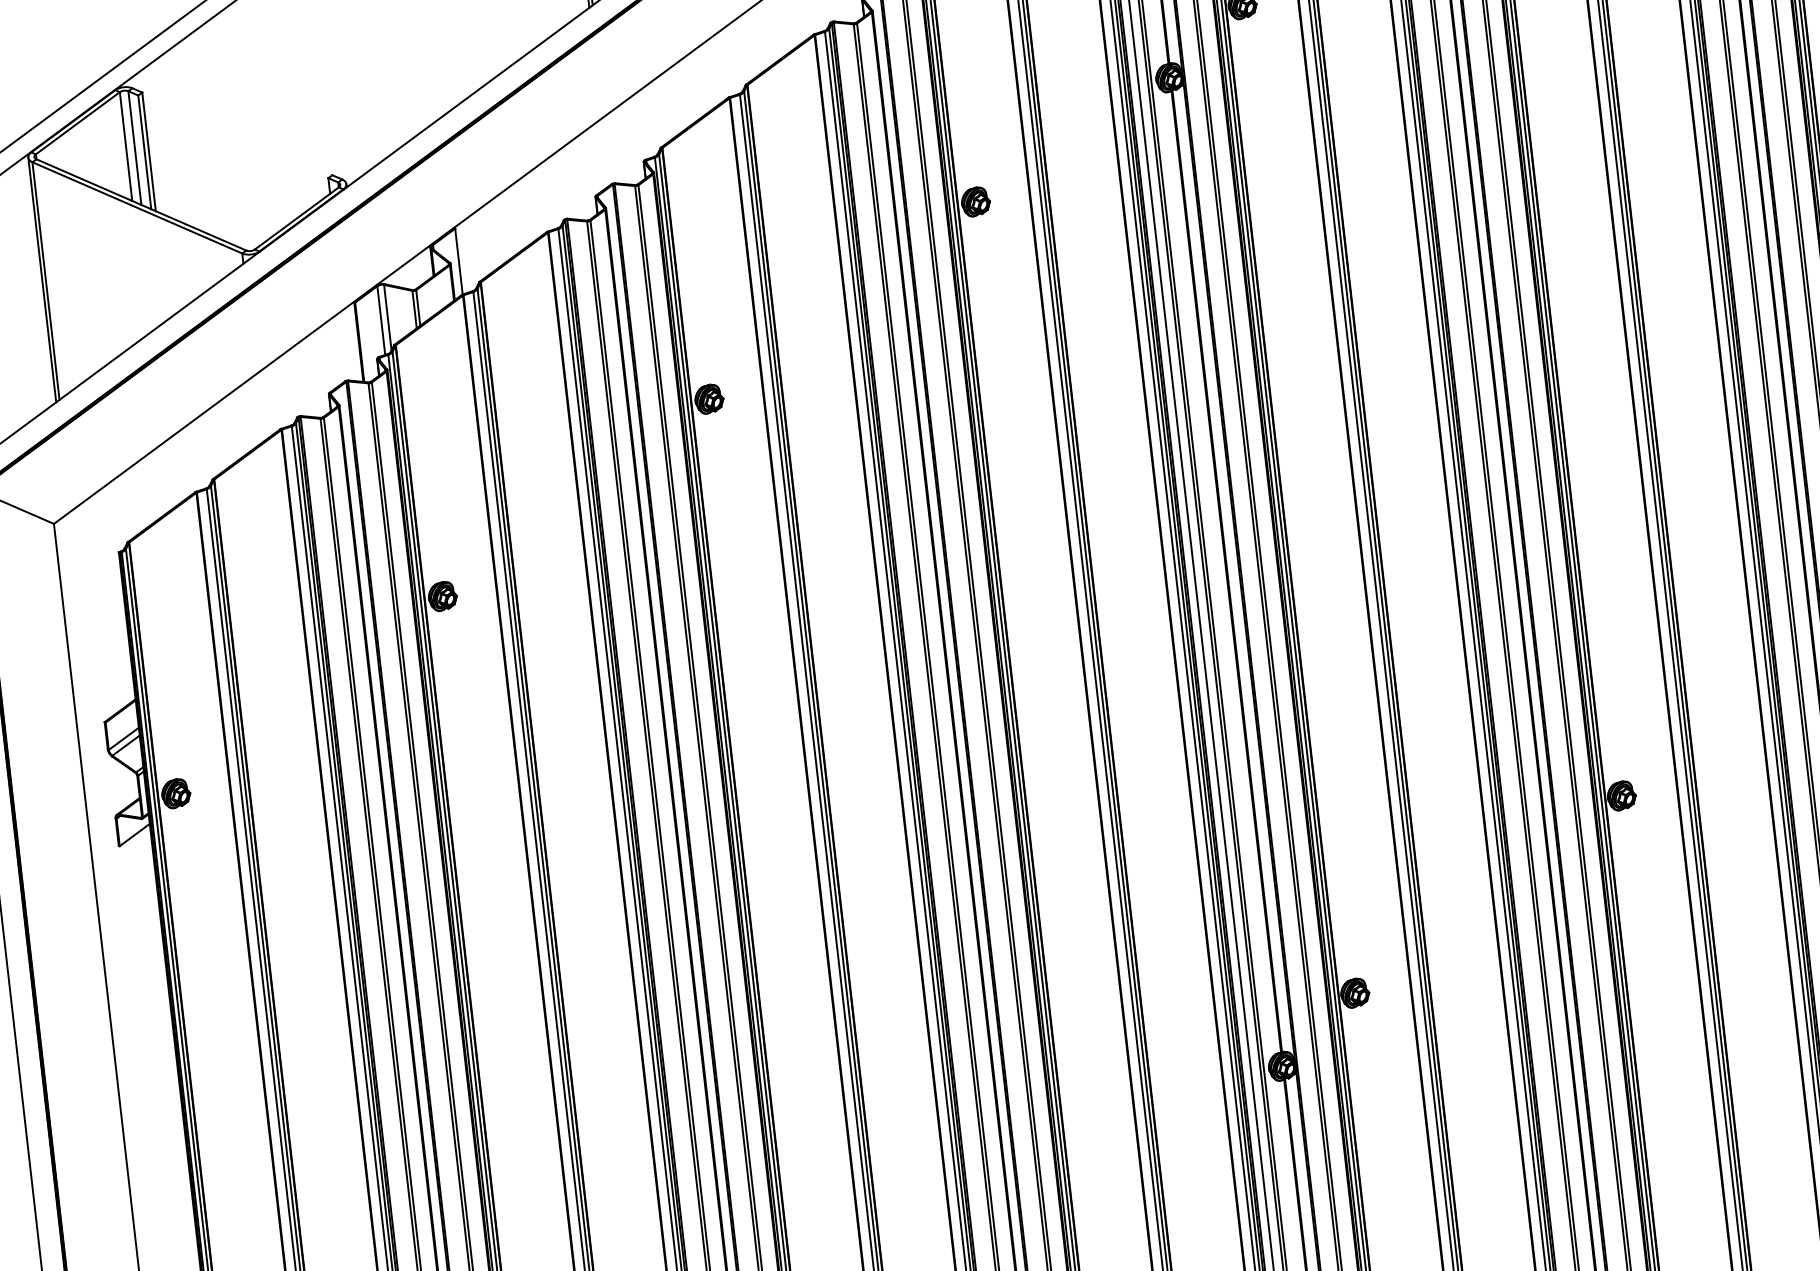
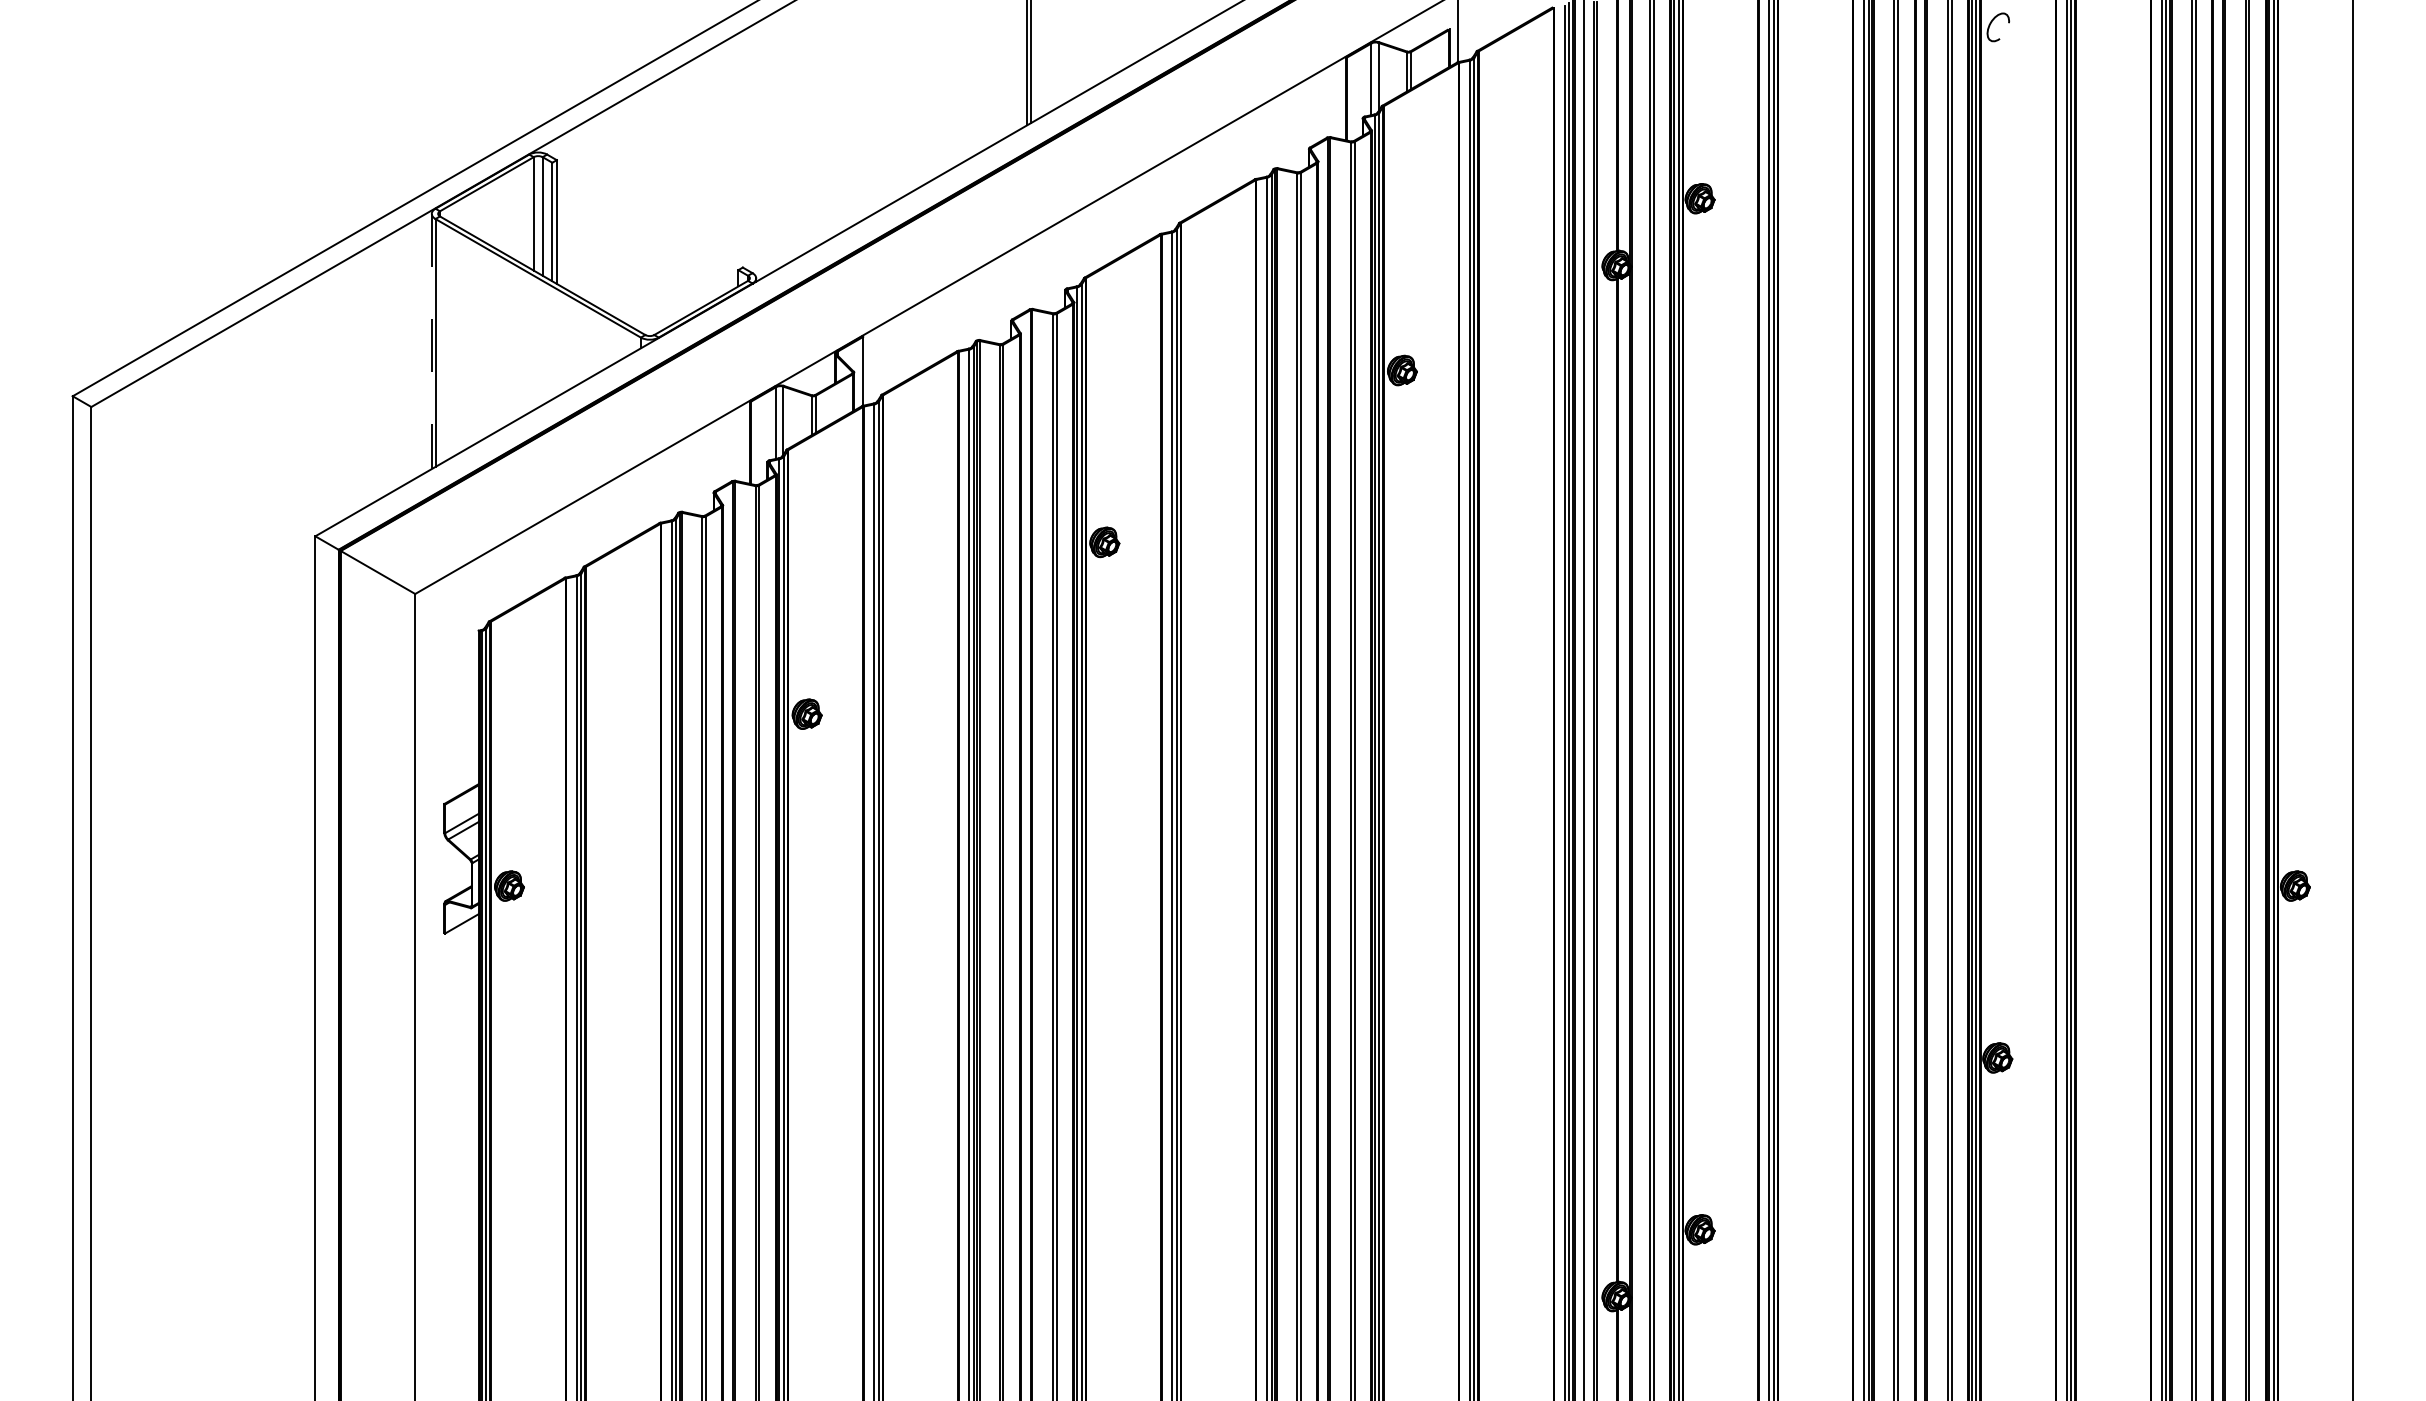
line: (41, 280) -> (431, 341), solid -> dashed

